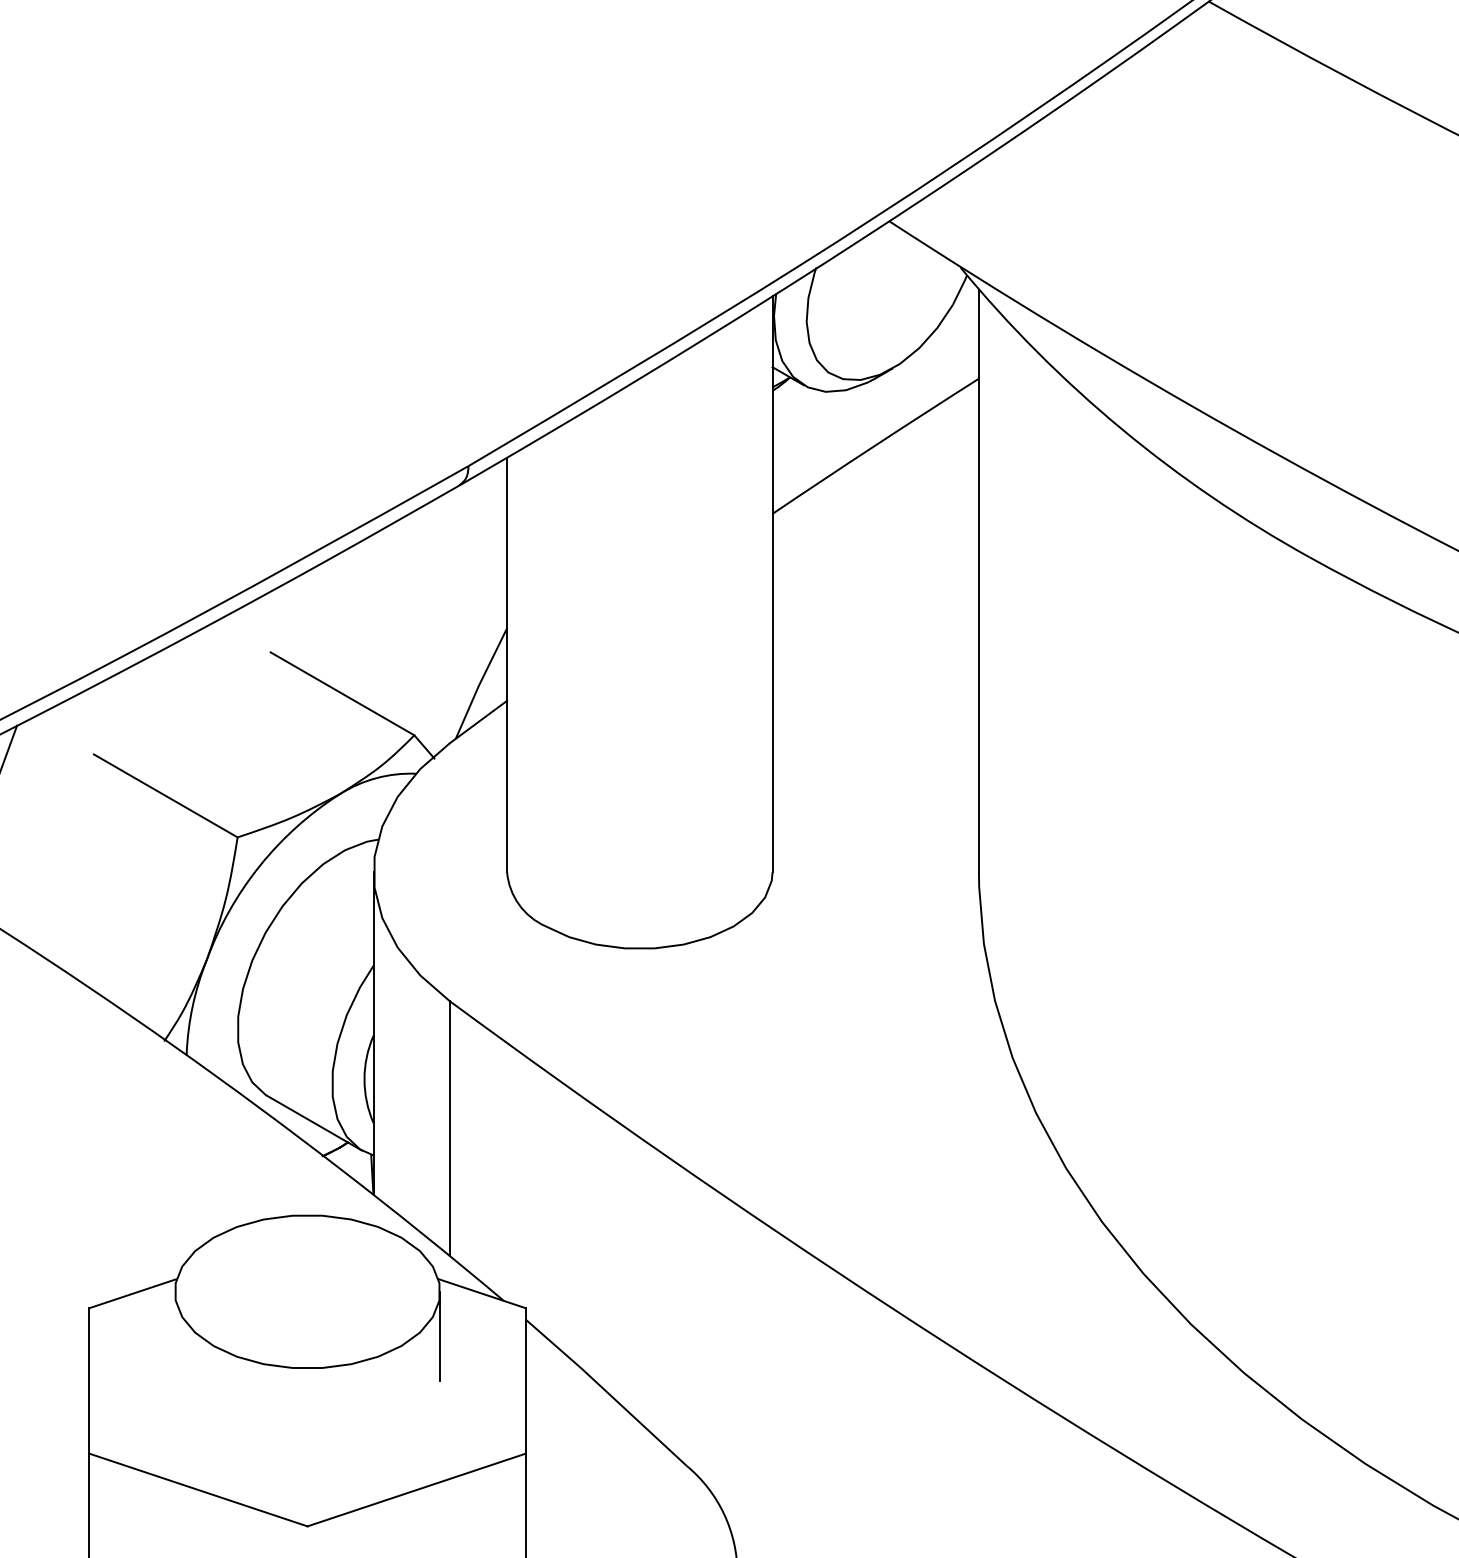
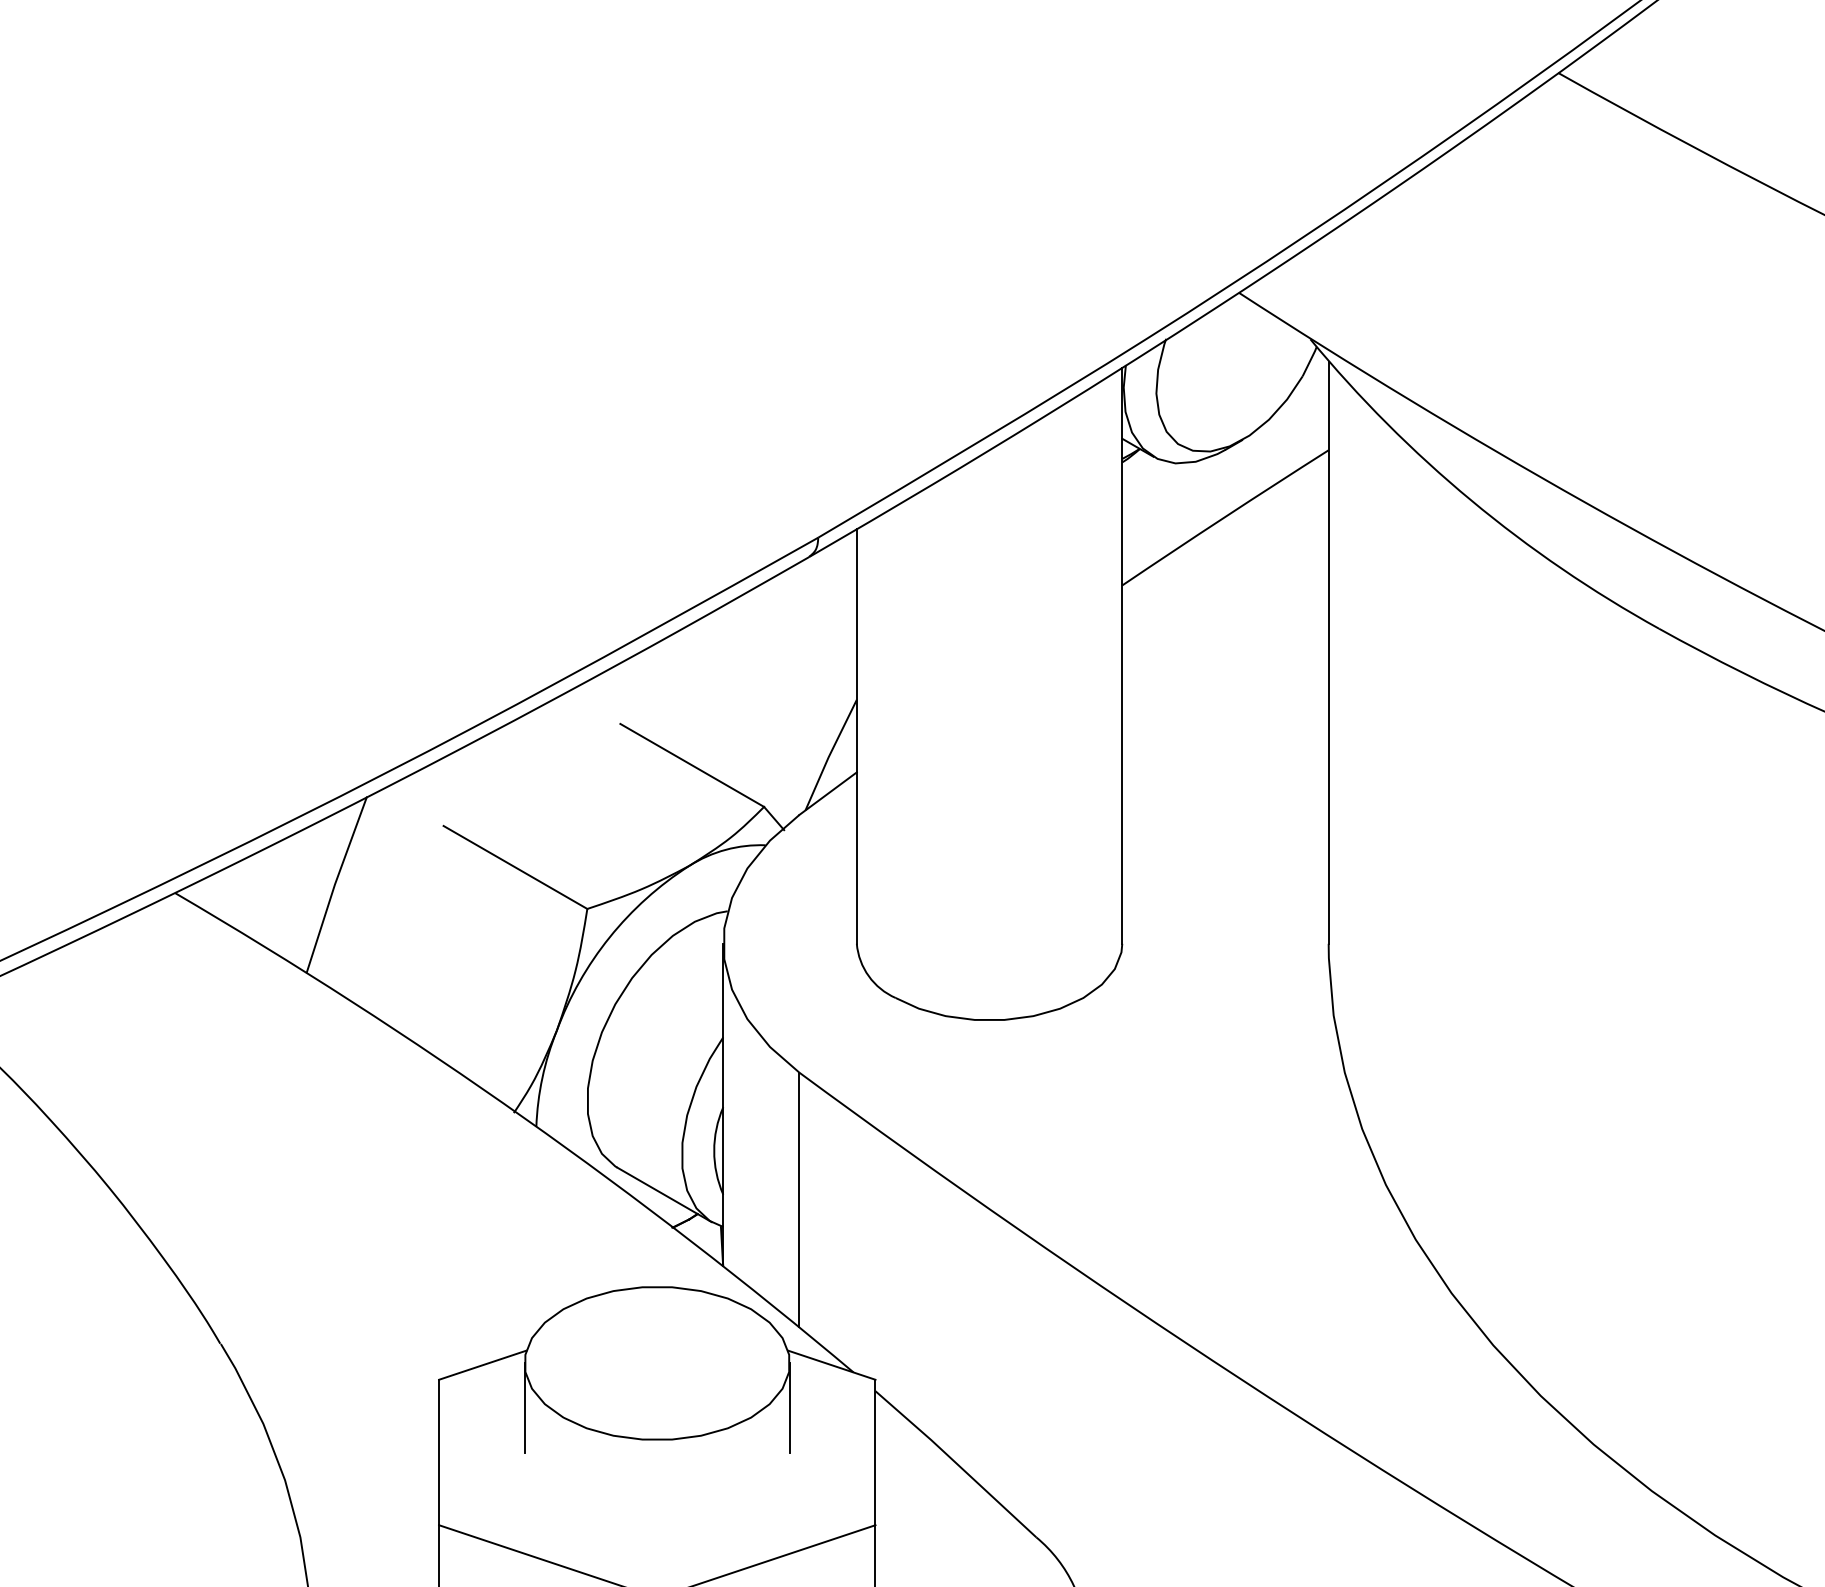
line: (174, 1335) -> (524, 1407), added

